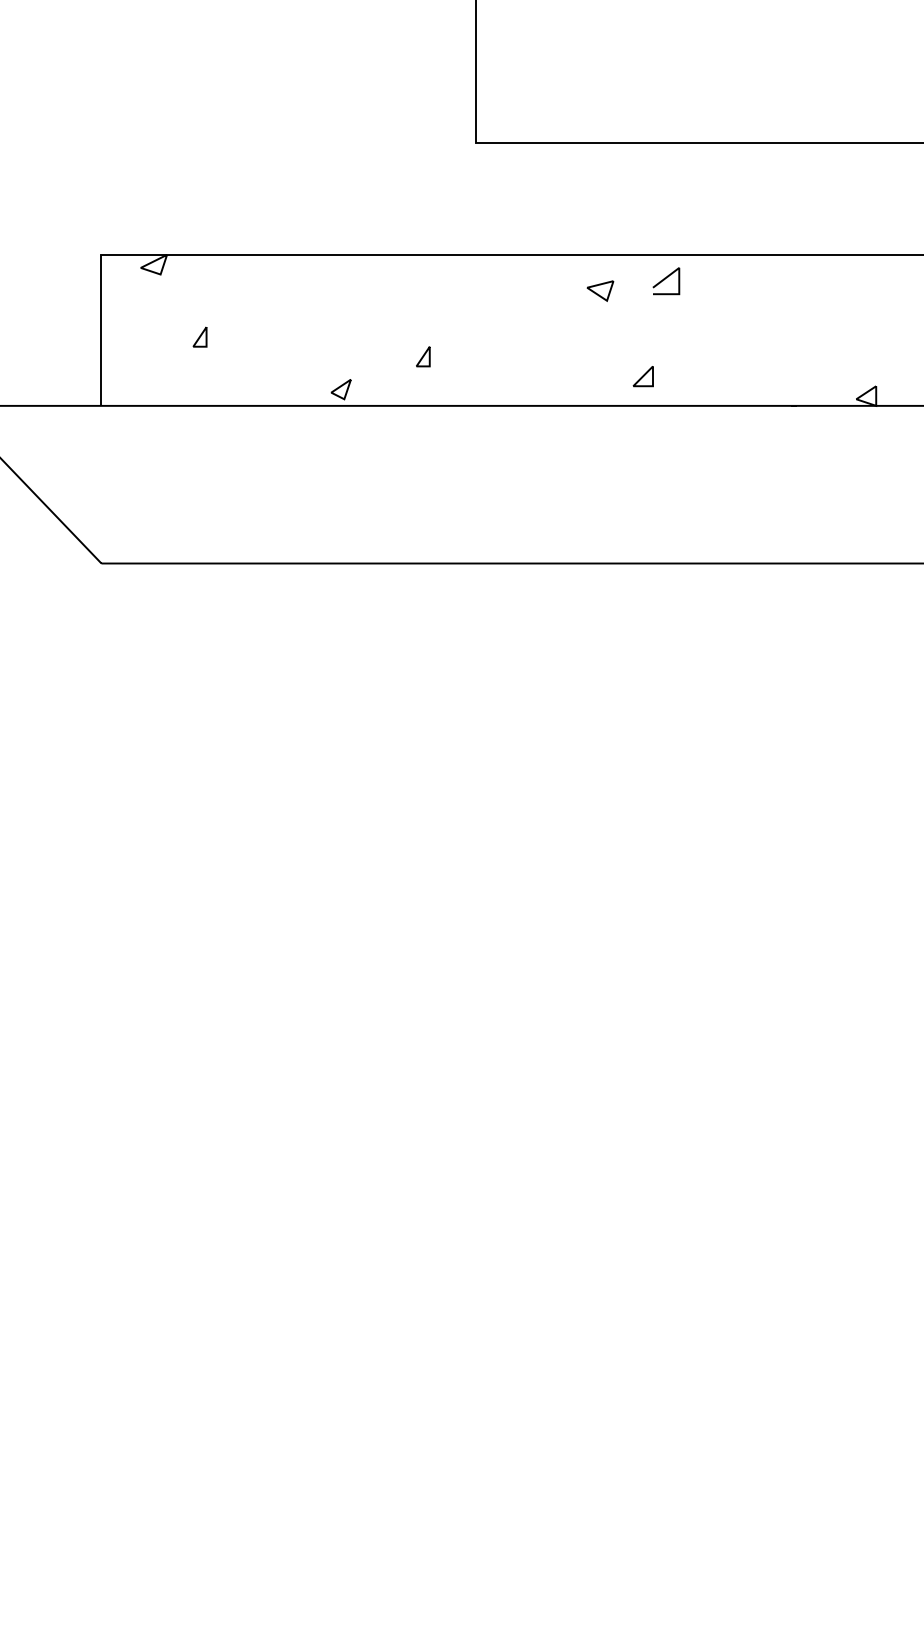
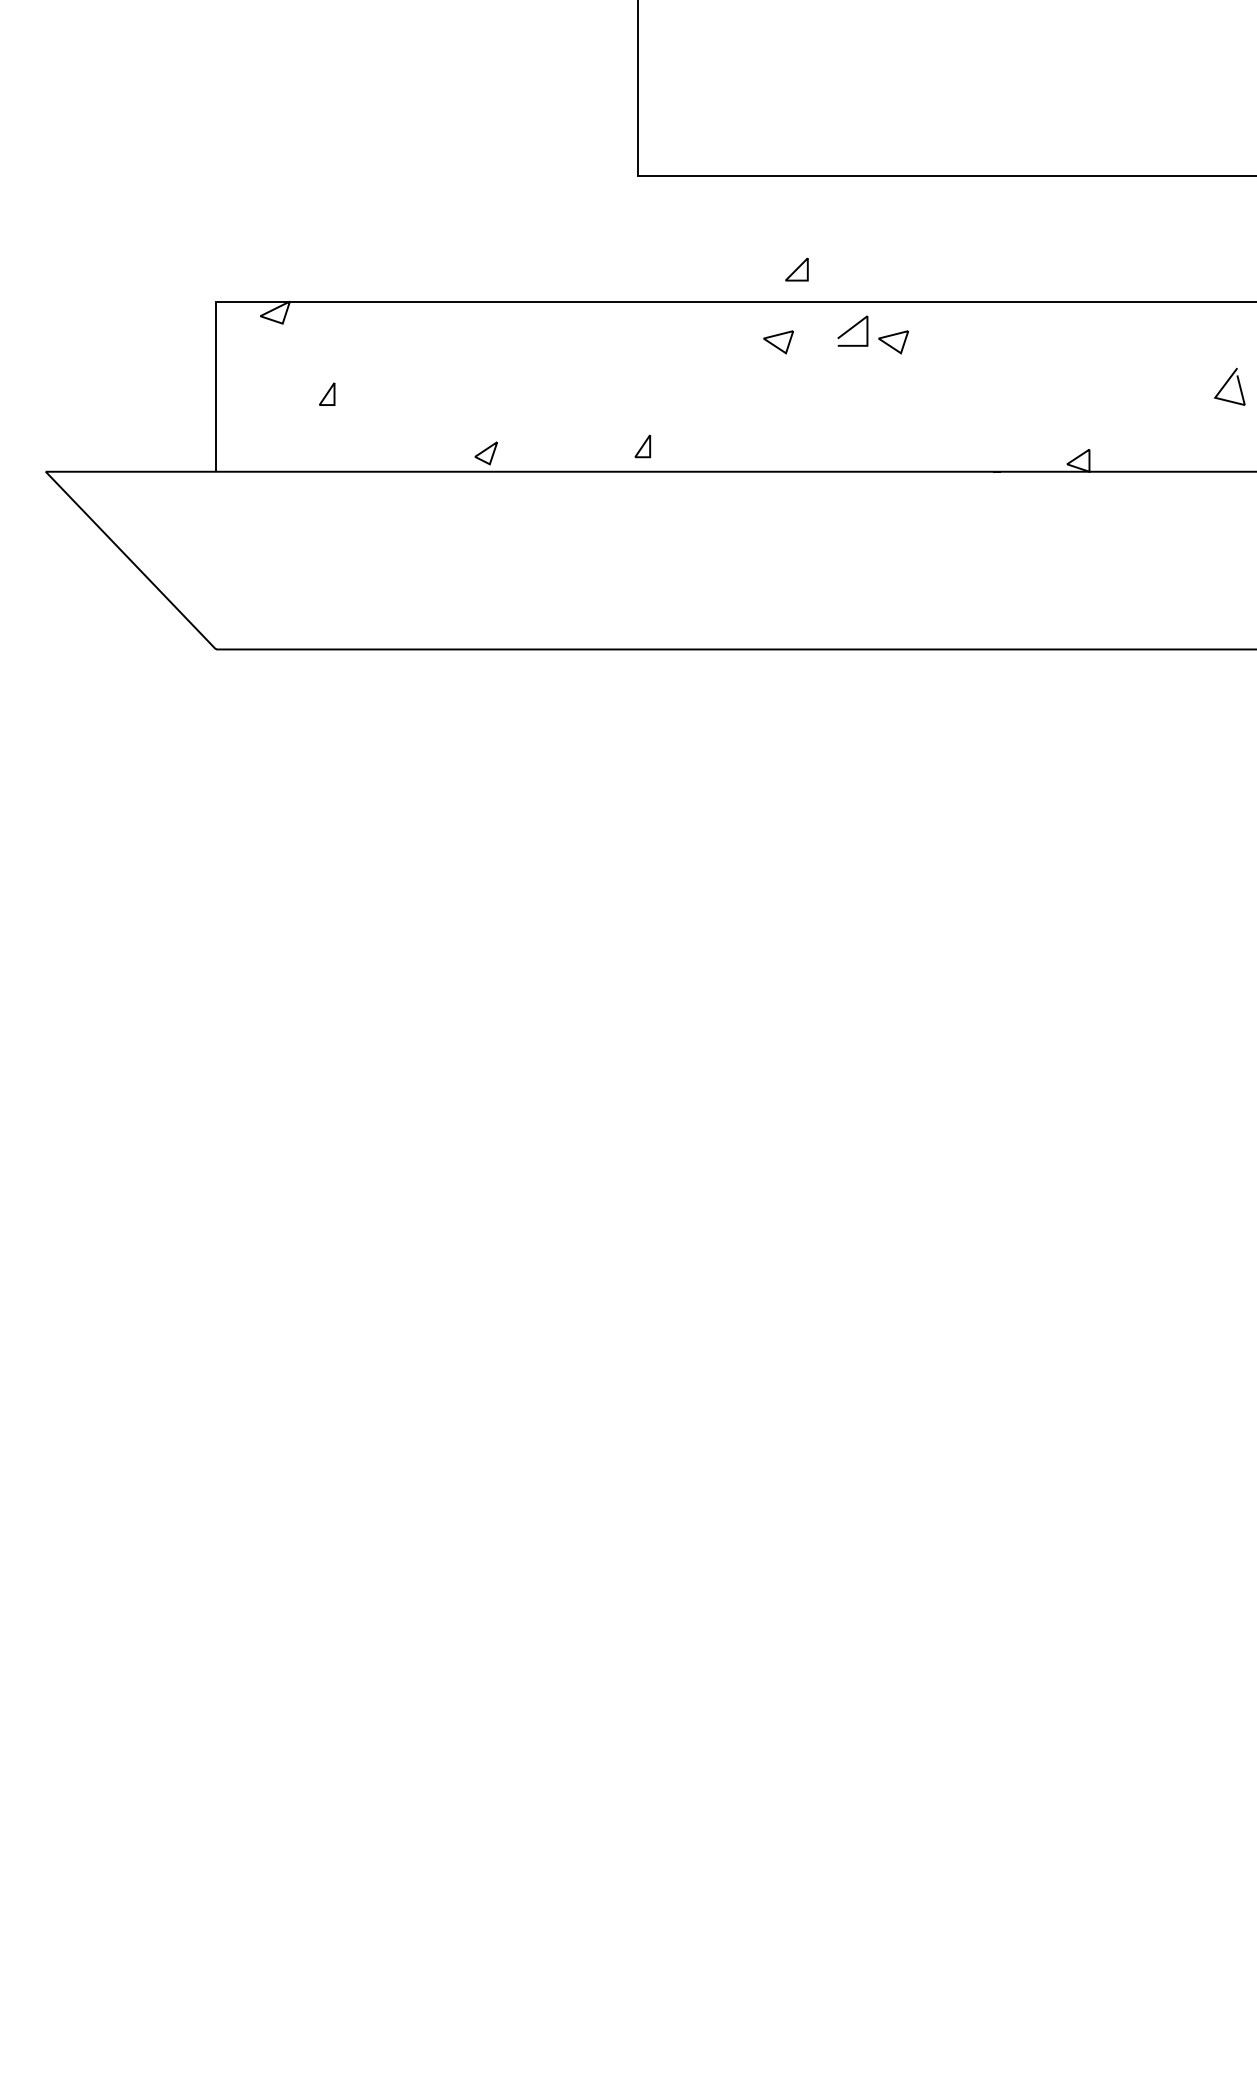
part: (702, 291) -> (893, 342), added
part: (422, 356) -> (642, 446), moved
part: (642, 376) -> (796, 269), moved

